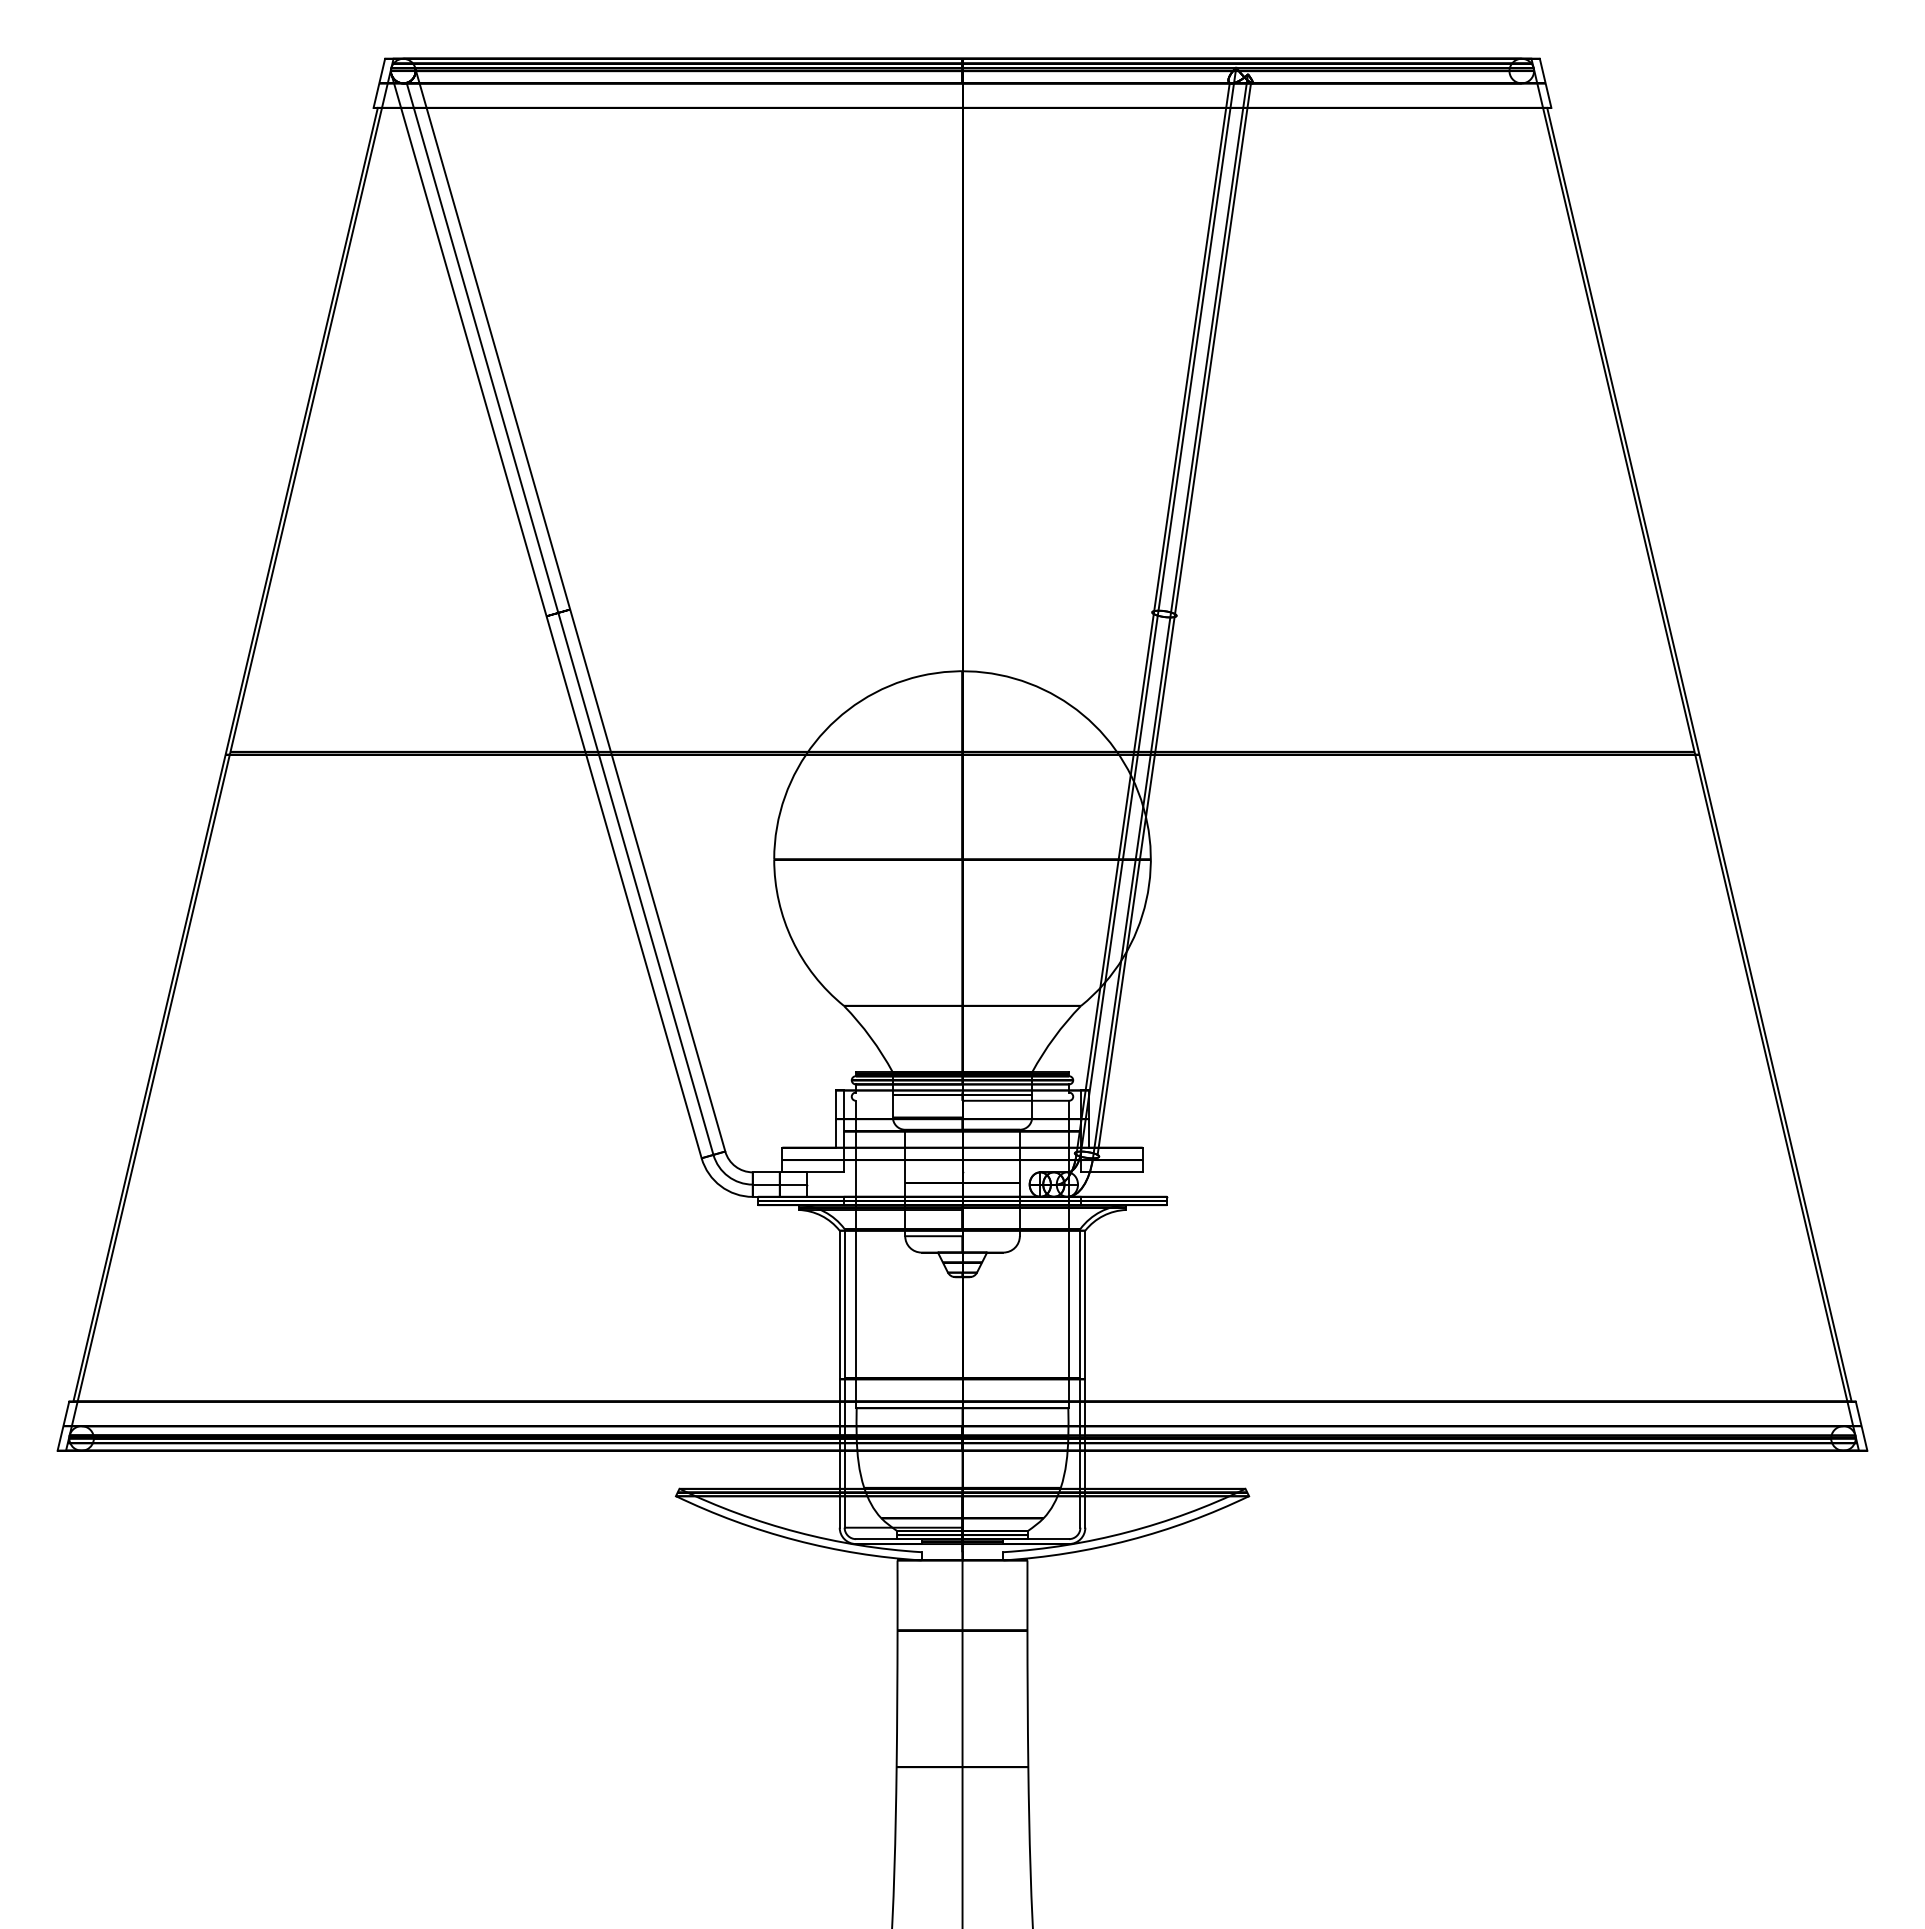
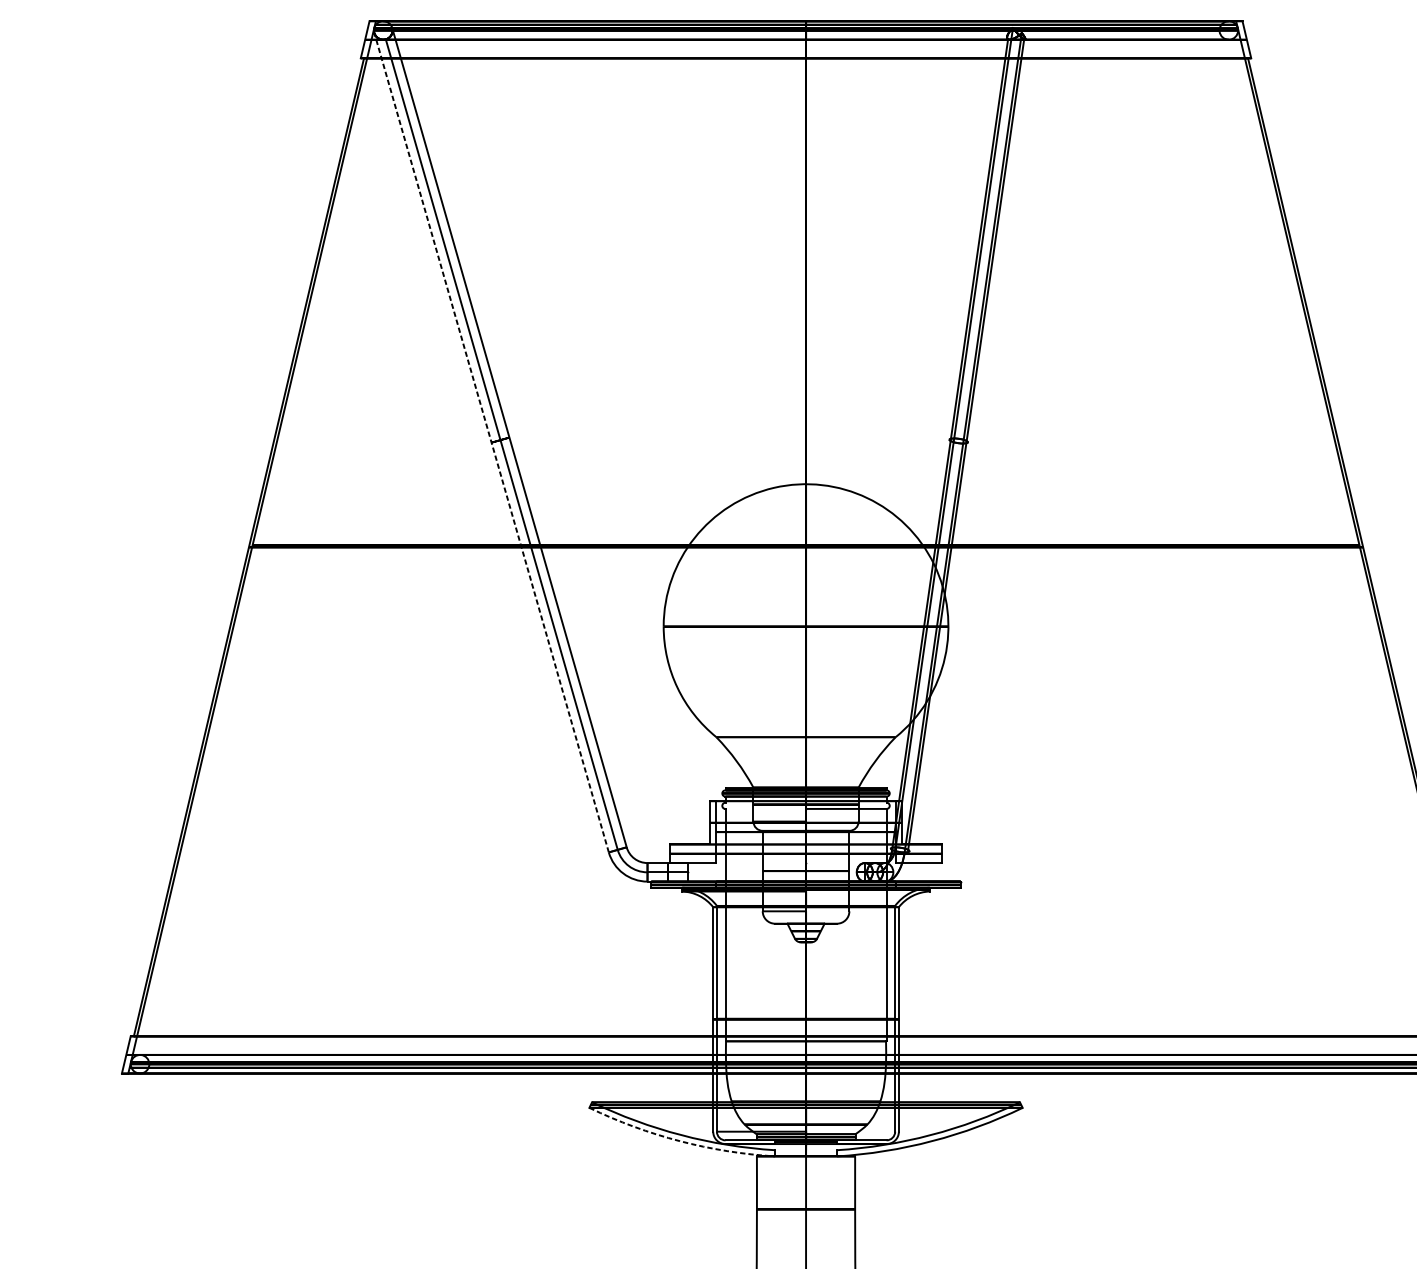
line: (546, 616) -> (491, 442), solid -> dashed
arc: (795, 1540) -> (679, 1141), solid -> dashed

